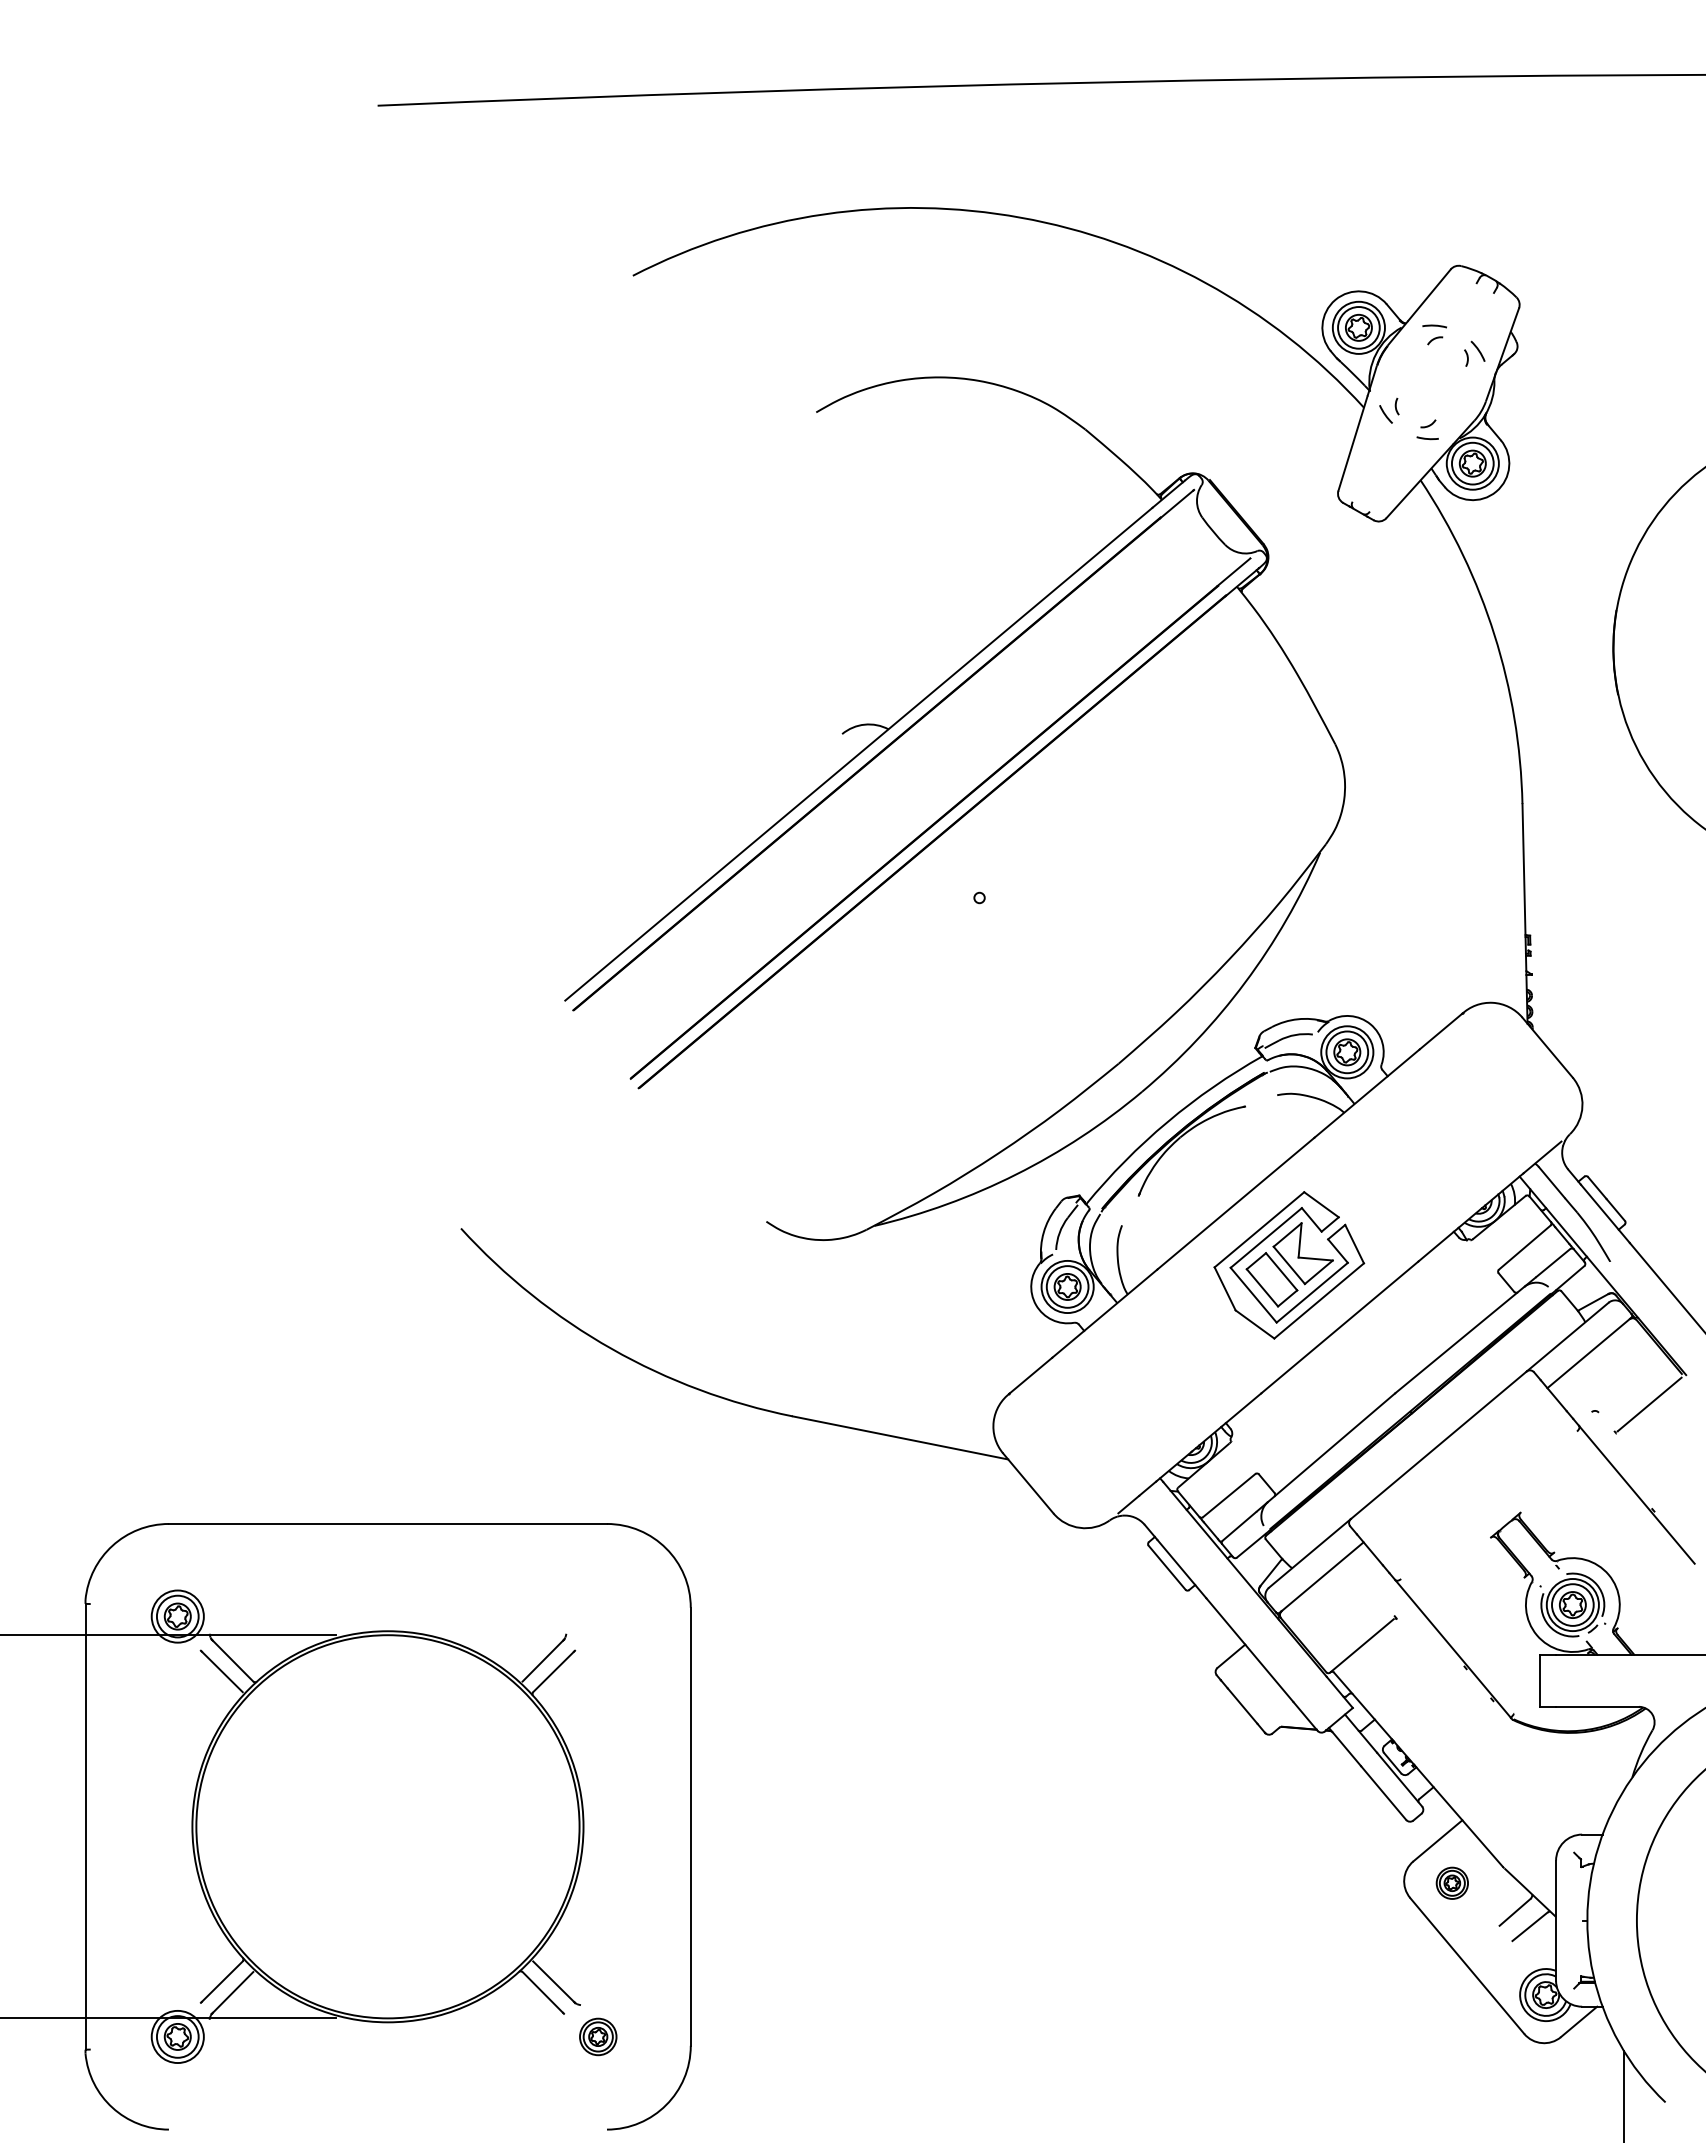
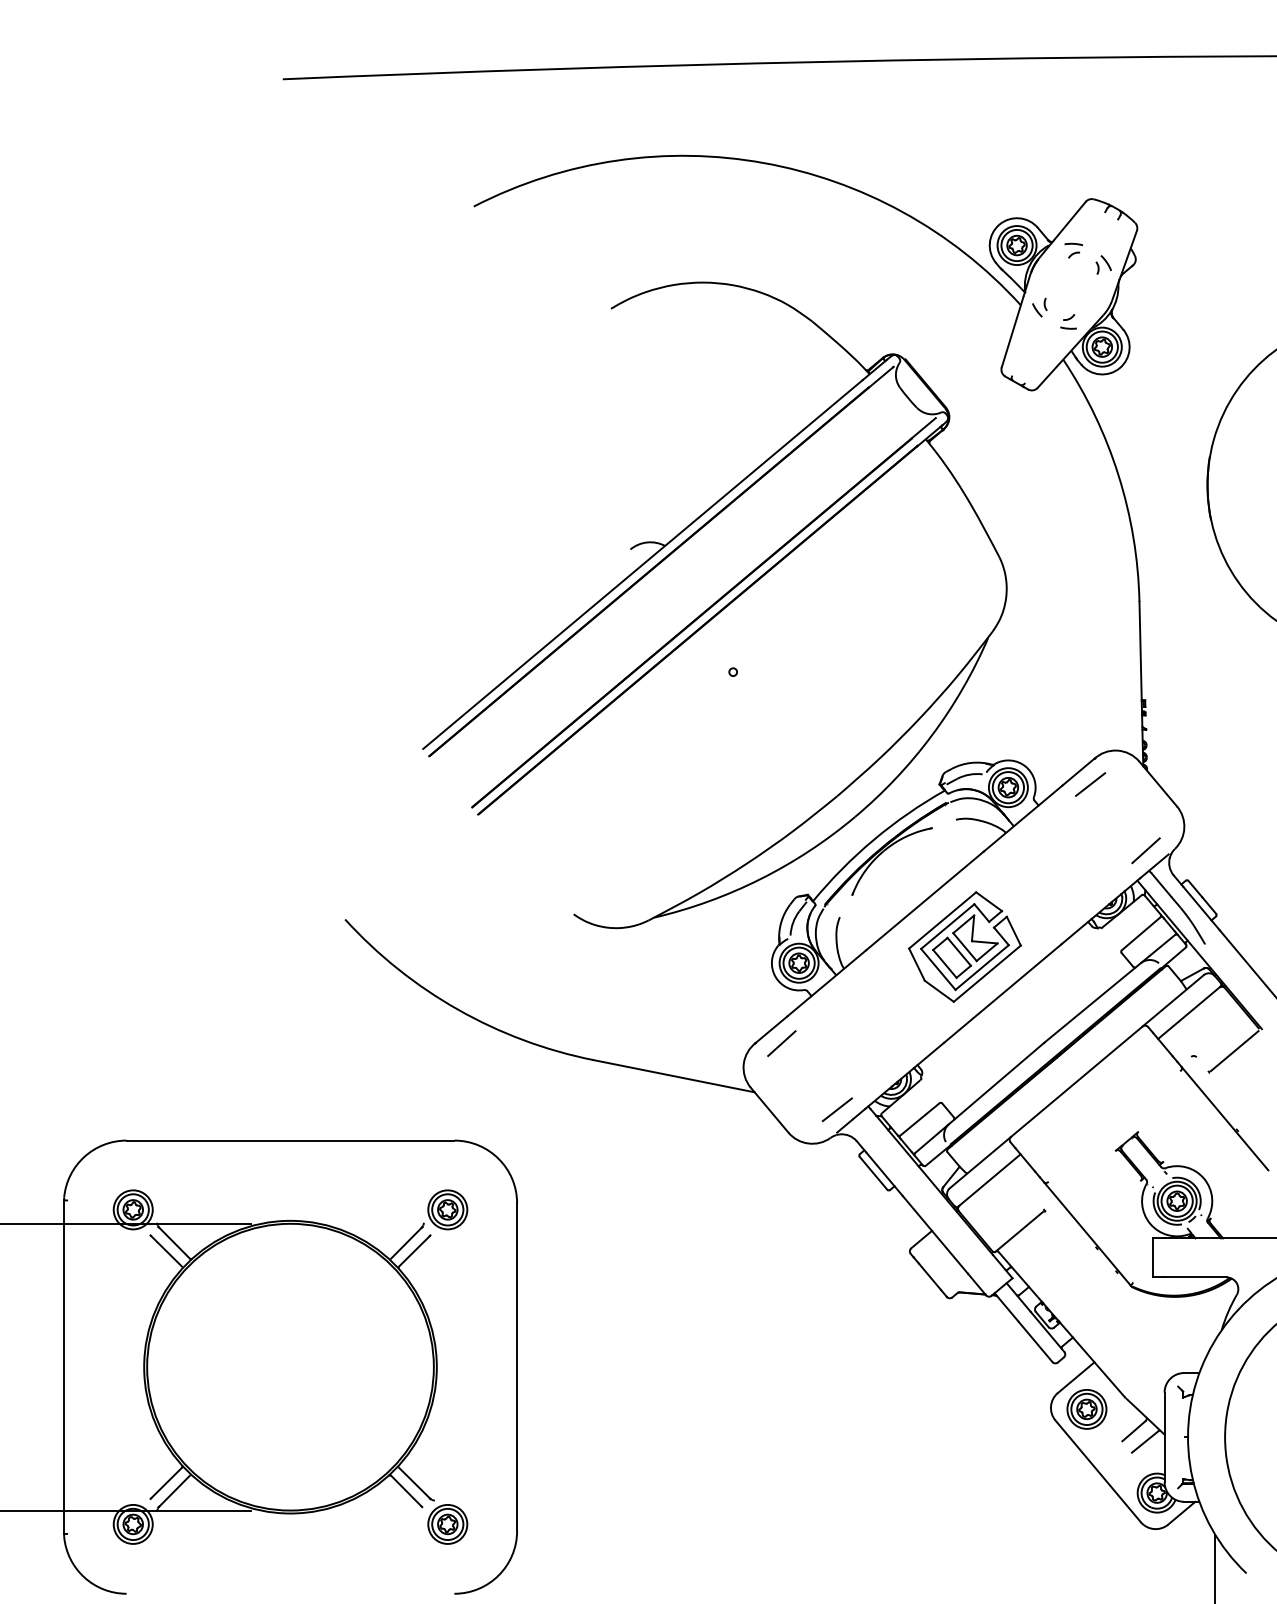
line: (1456, 1048) -> (1090, 784), added
line: (1530, 1136) -> (1145, 850), added
line: (1044, 1393) -> (781, 1042), added
line: (1118, 1482) -> (837, 1109), added
part: (598, 1616) -> (448, 1209), added
part: (1452, 1883) -> (1087, 1409), size x1.67
part: (598, 2036) -> (448, 1524), size x1.43

